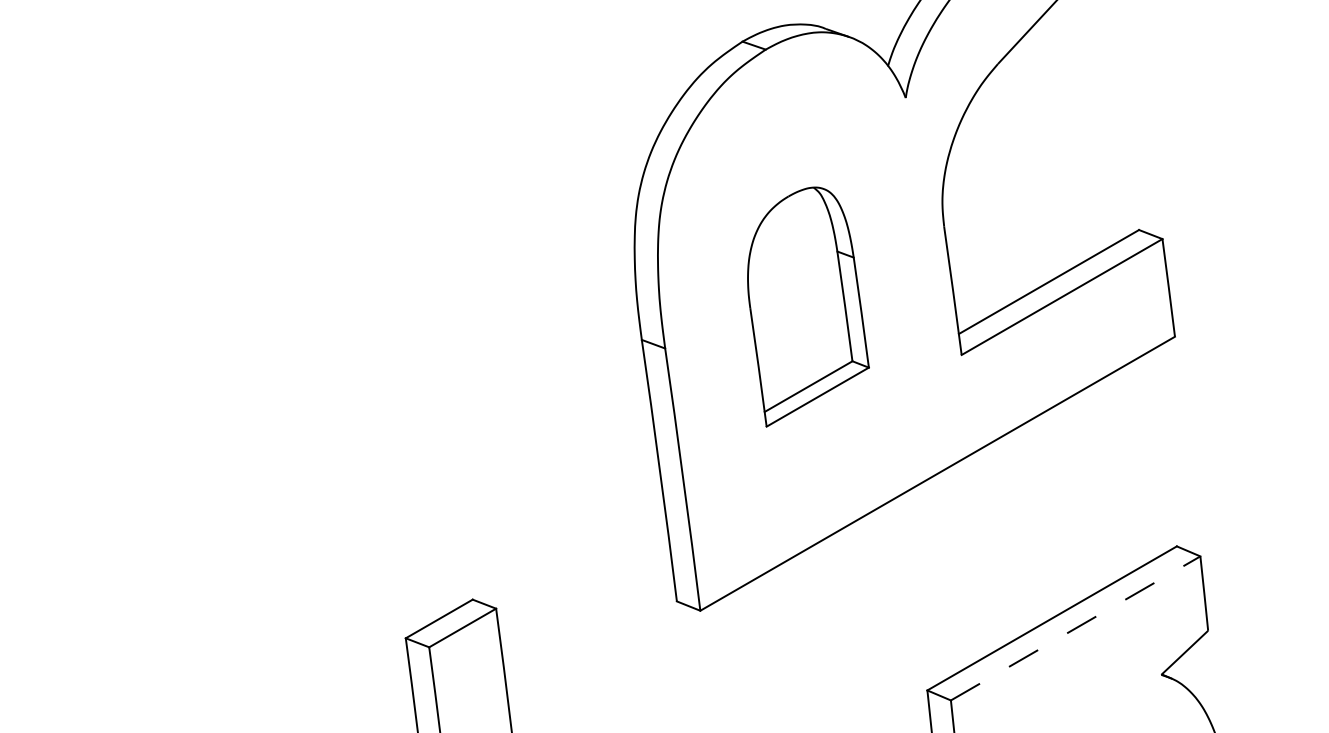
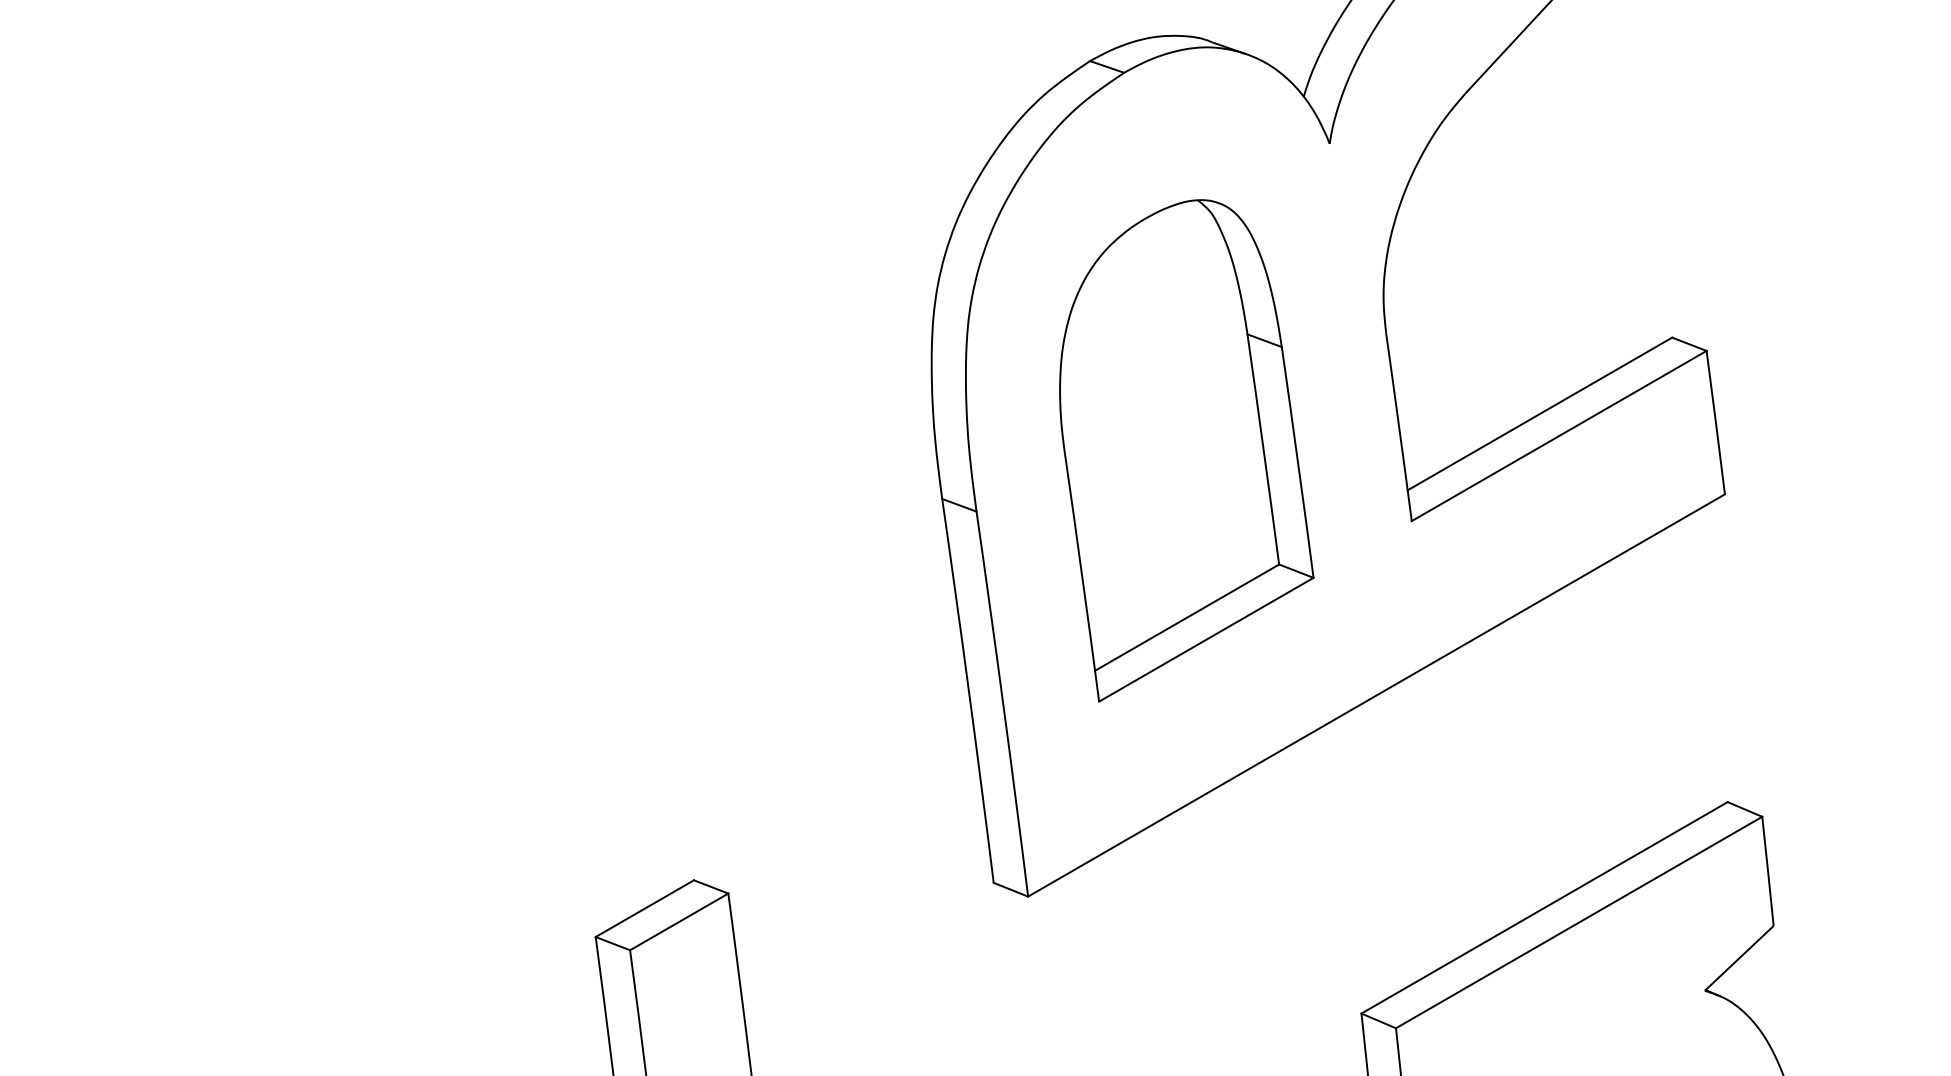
part: (808, 306) -> (1186, 449), size x1.43
line: (1076, 628) -> (1580, 922), dashed -> solid

